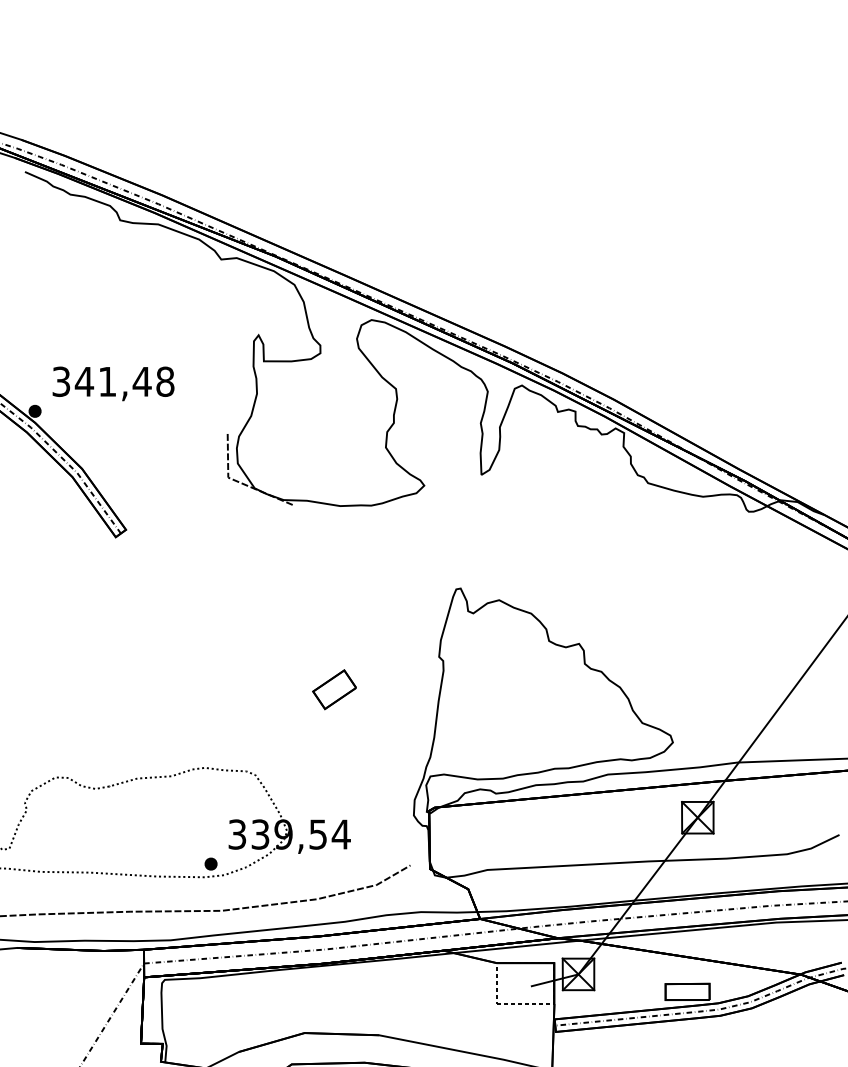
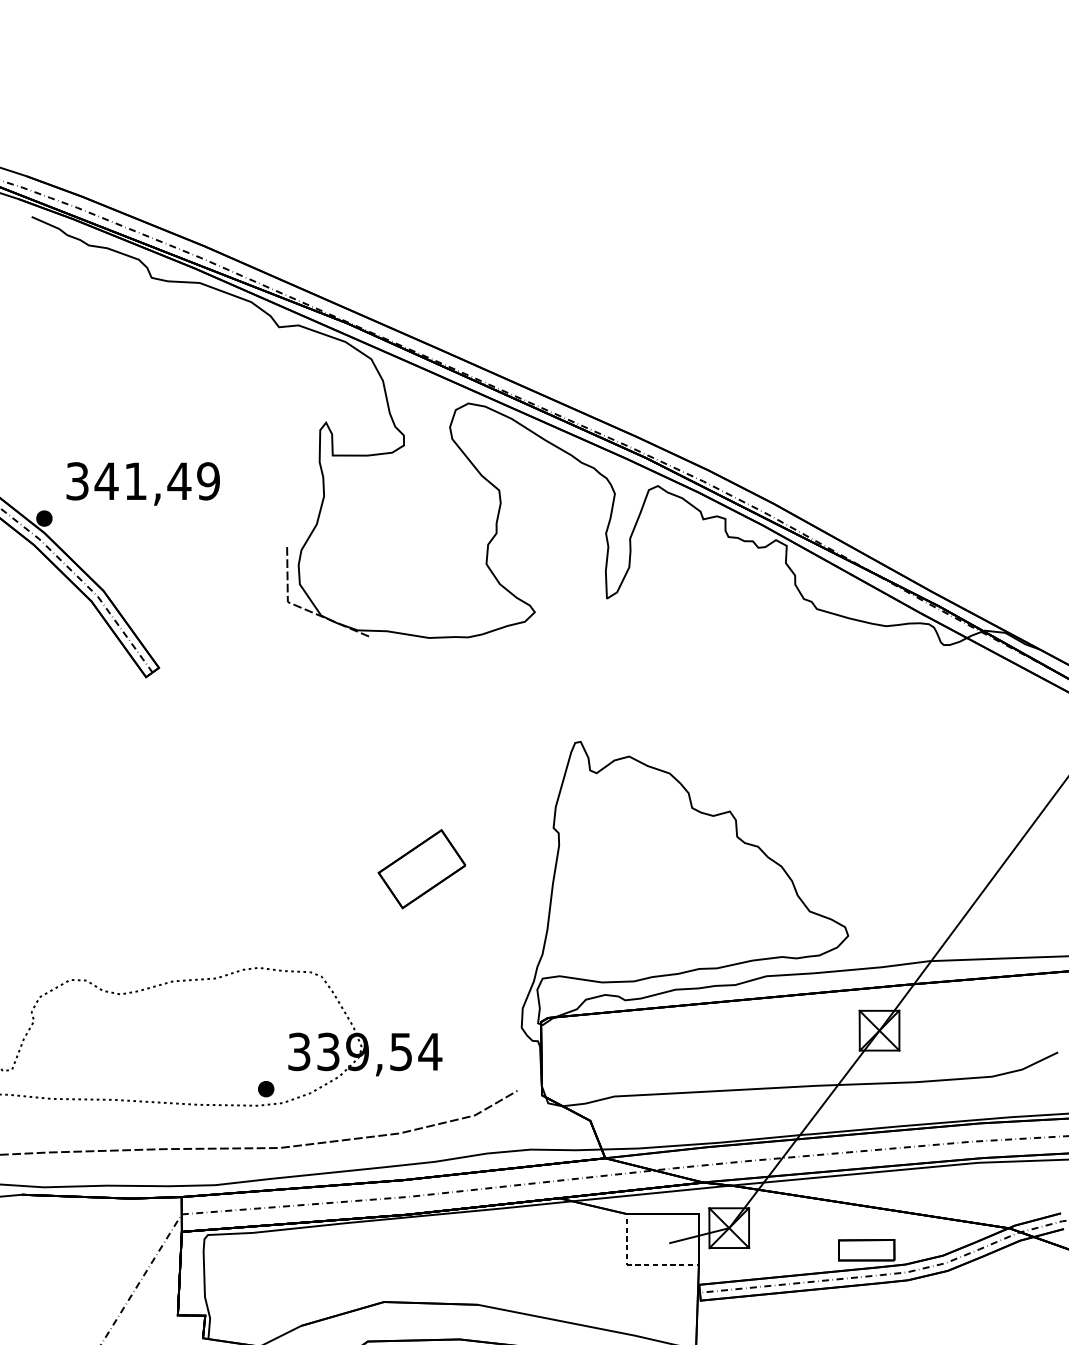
text: (165, 381) -> (208, 480), 341,48 -> 341,49
part: (334, 689) -> (421, 869), size x1.6

